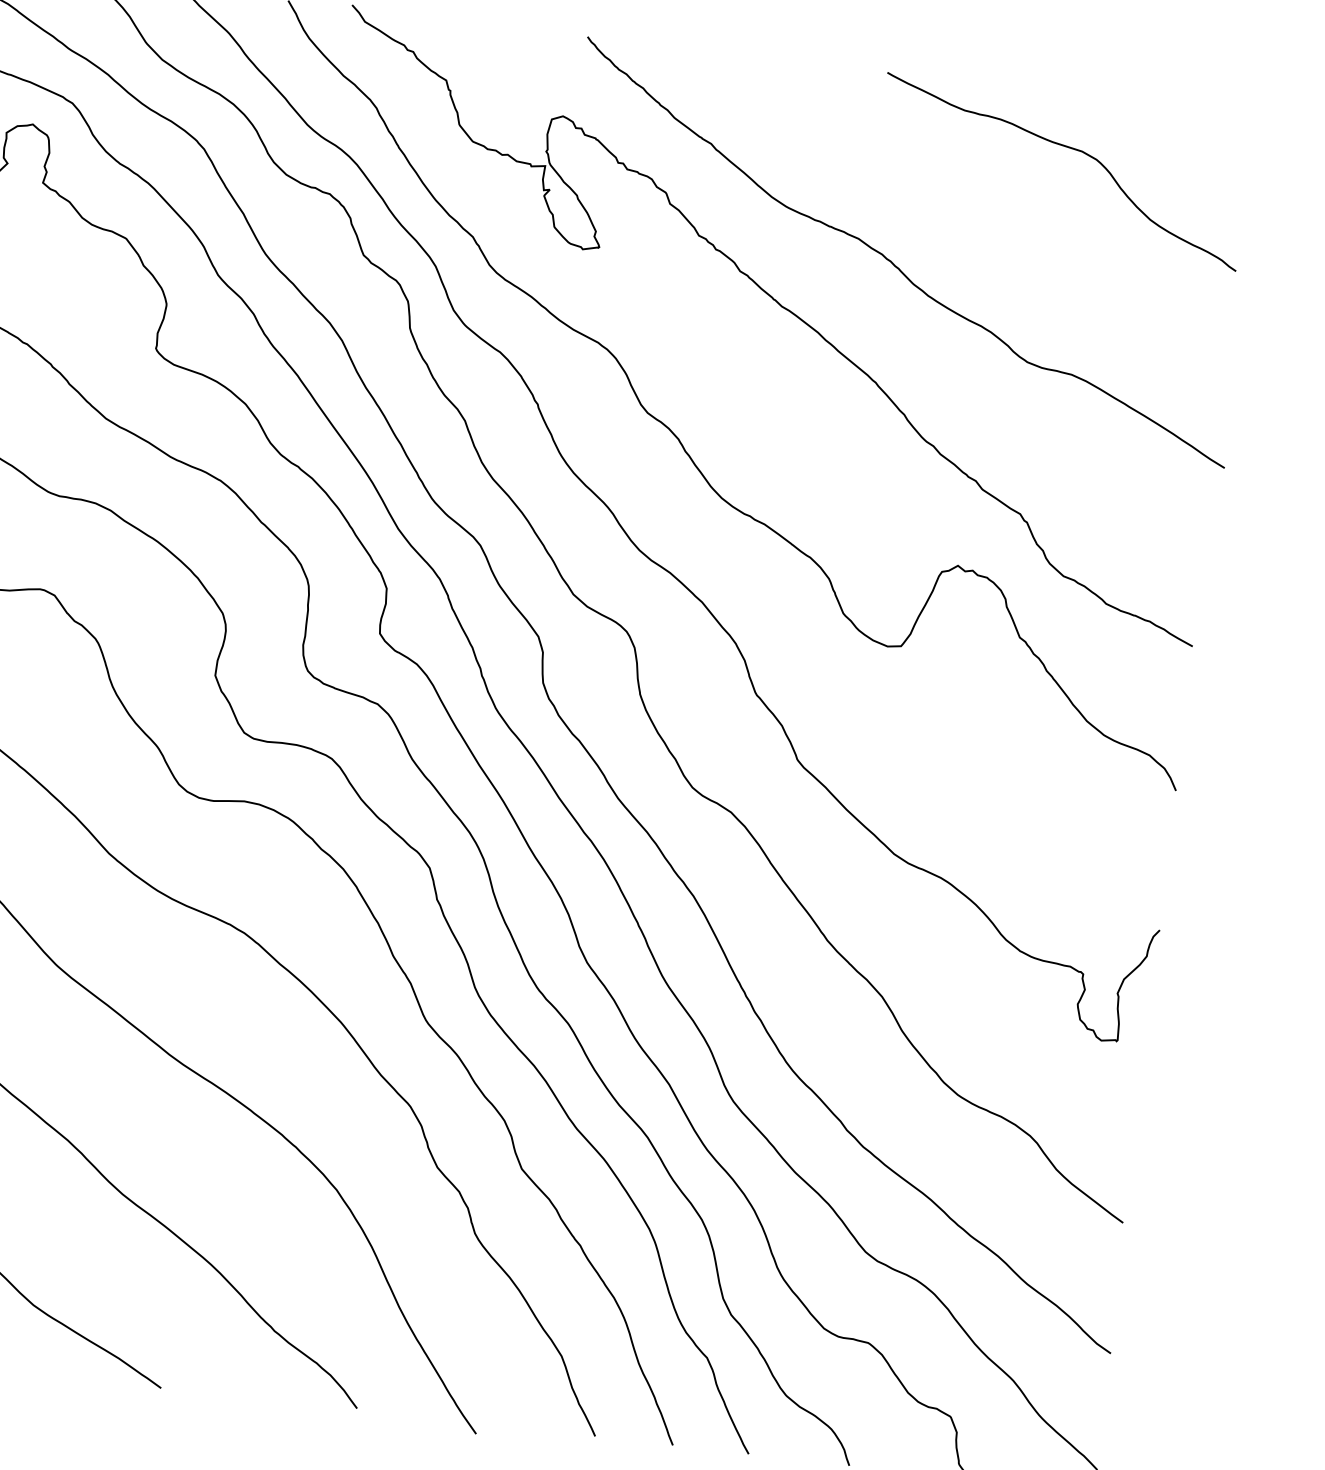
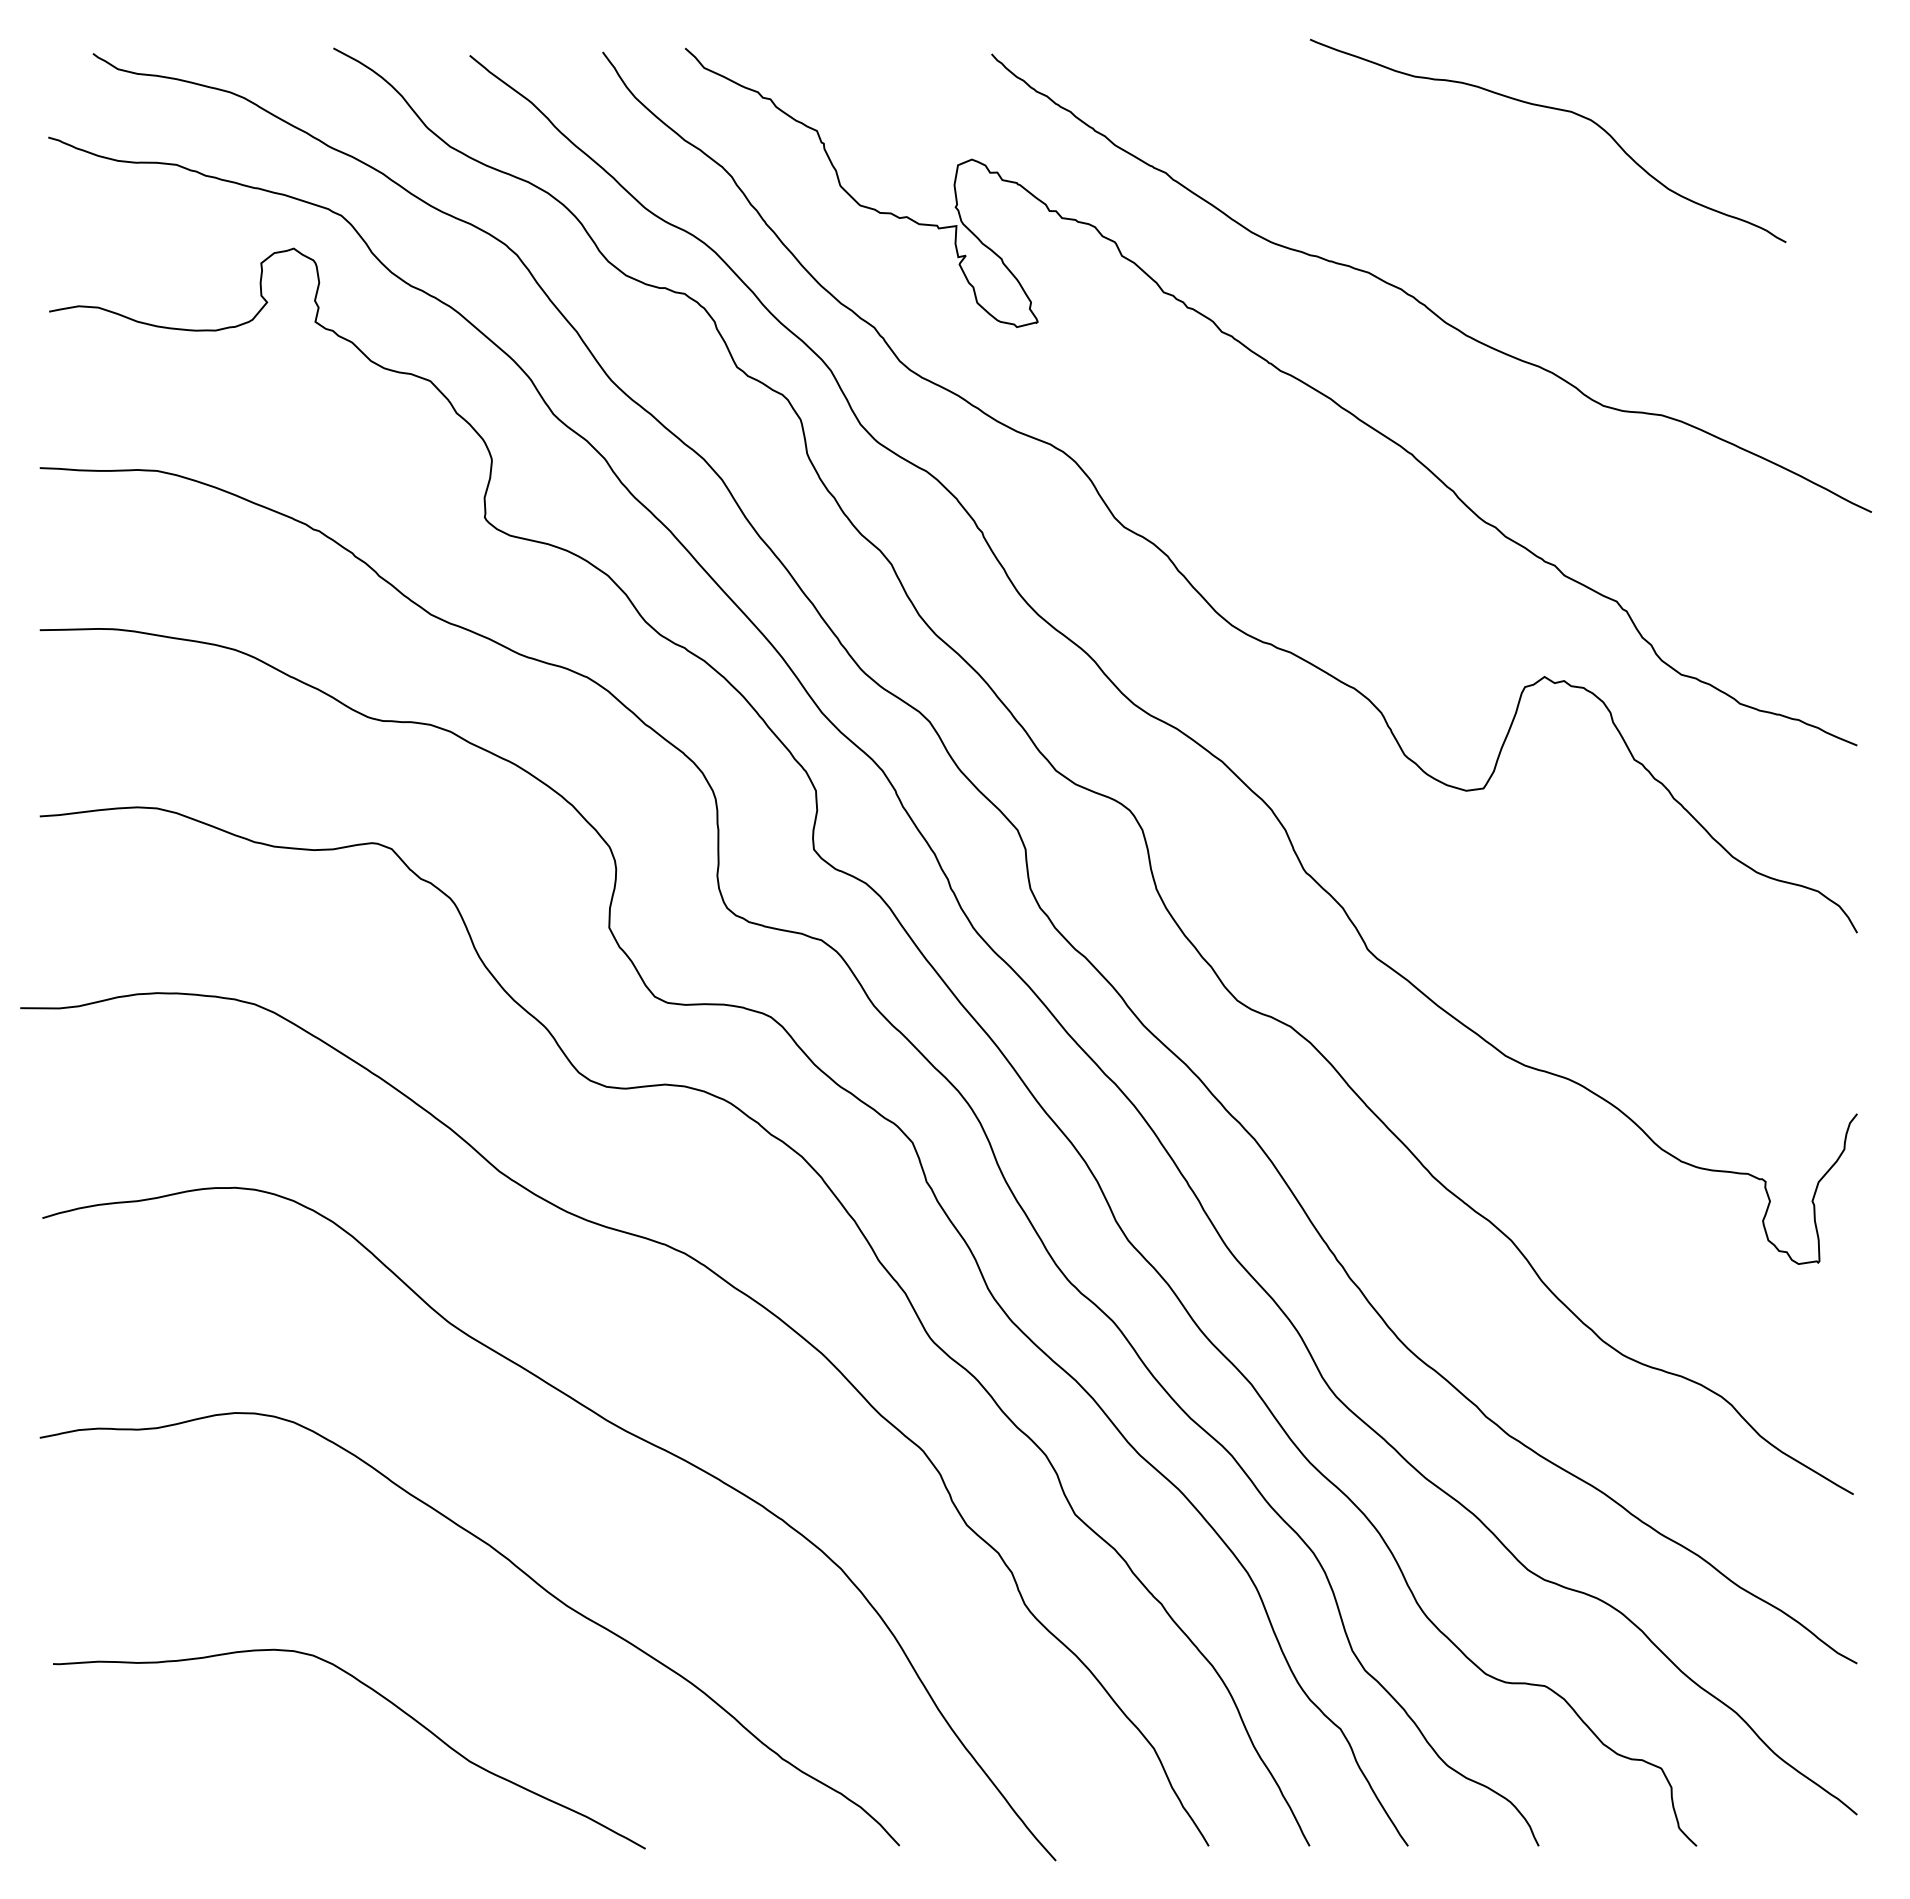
curve: (1068, 148) -> (1553, 109), moved

